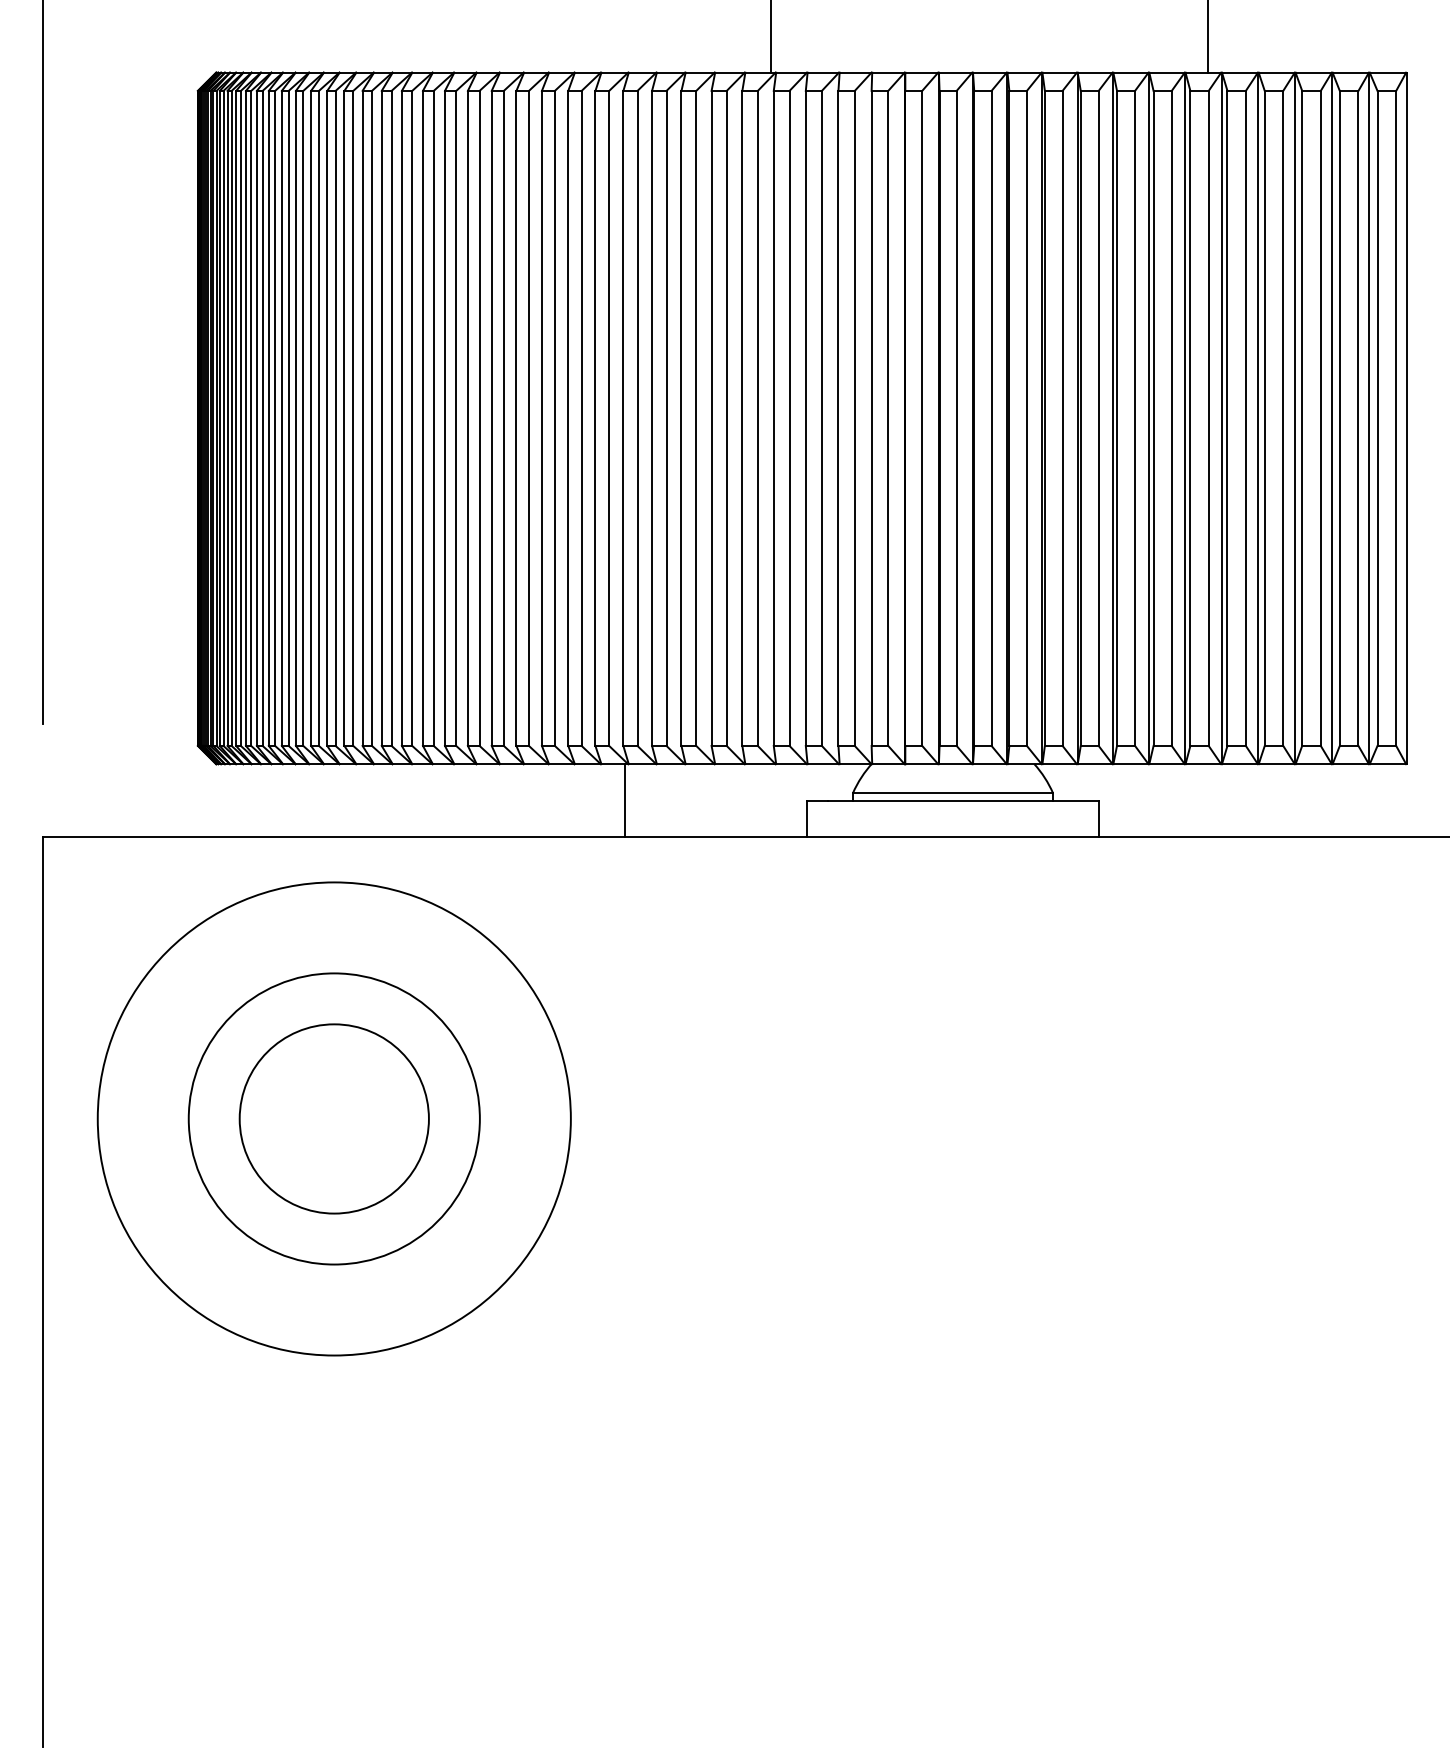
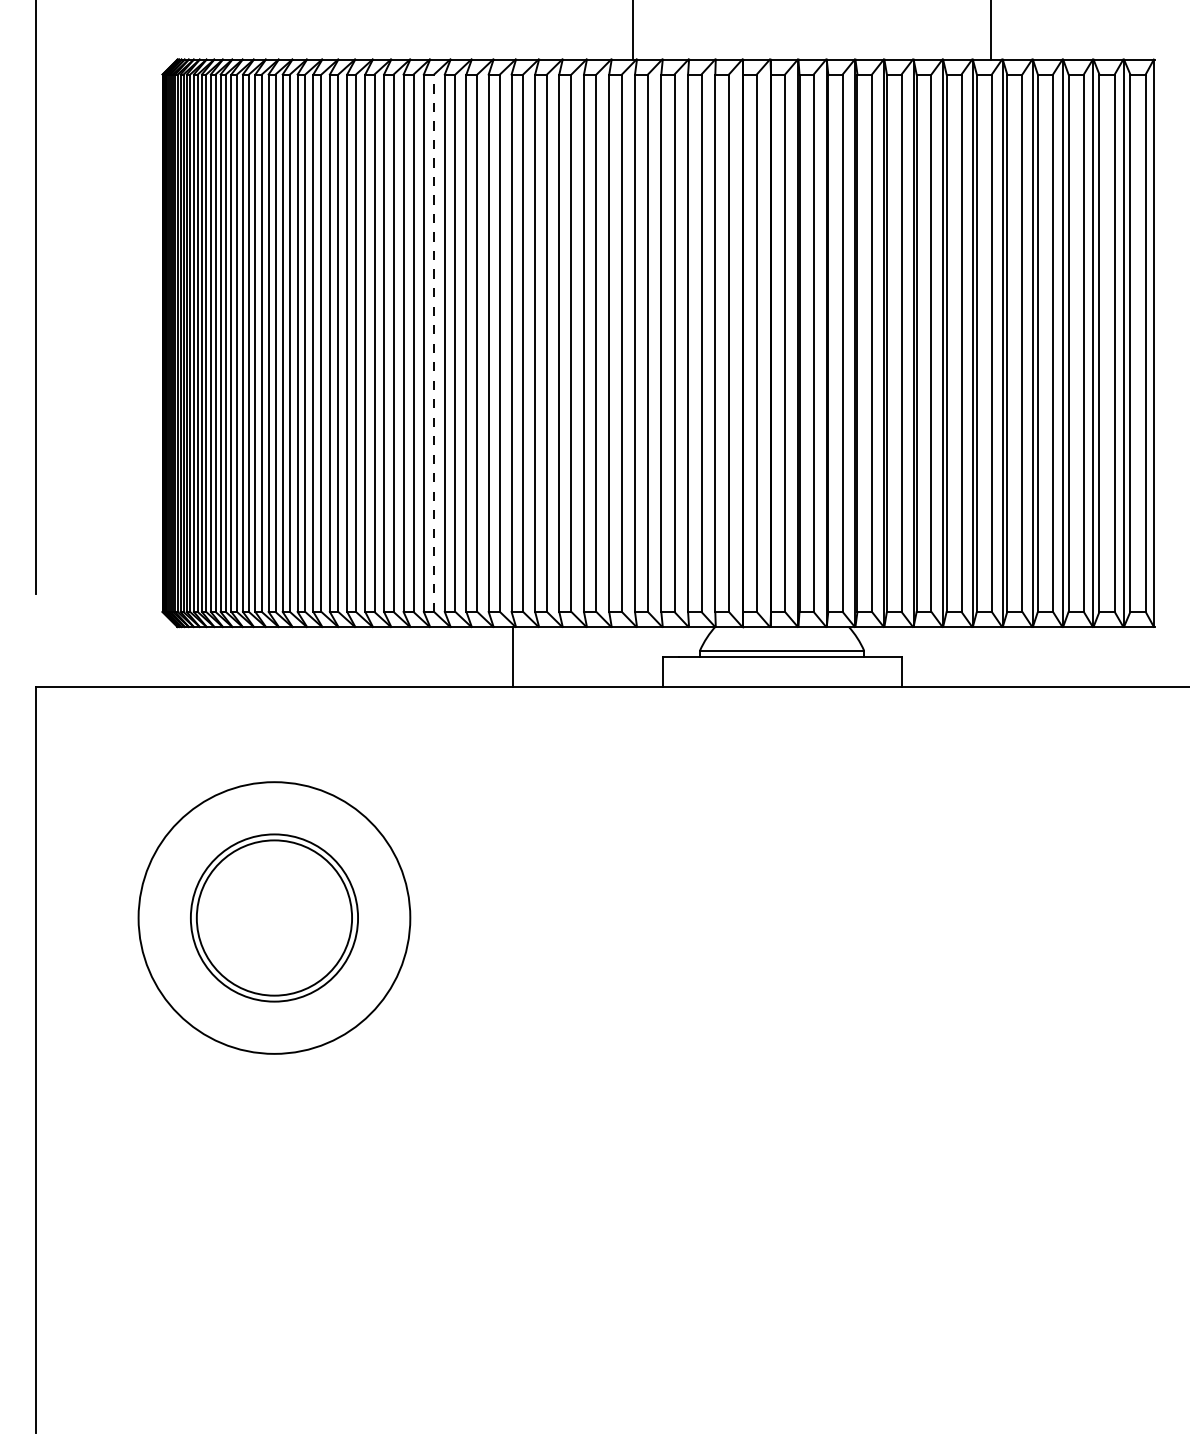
line: (529, 418) -> (434, 343), solid -> dashed
circle: (334, 1118) -> (274, 917), size x0.7
circle: (334, 1118) -> (274, 917), size x0.7

